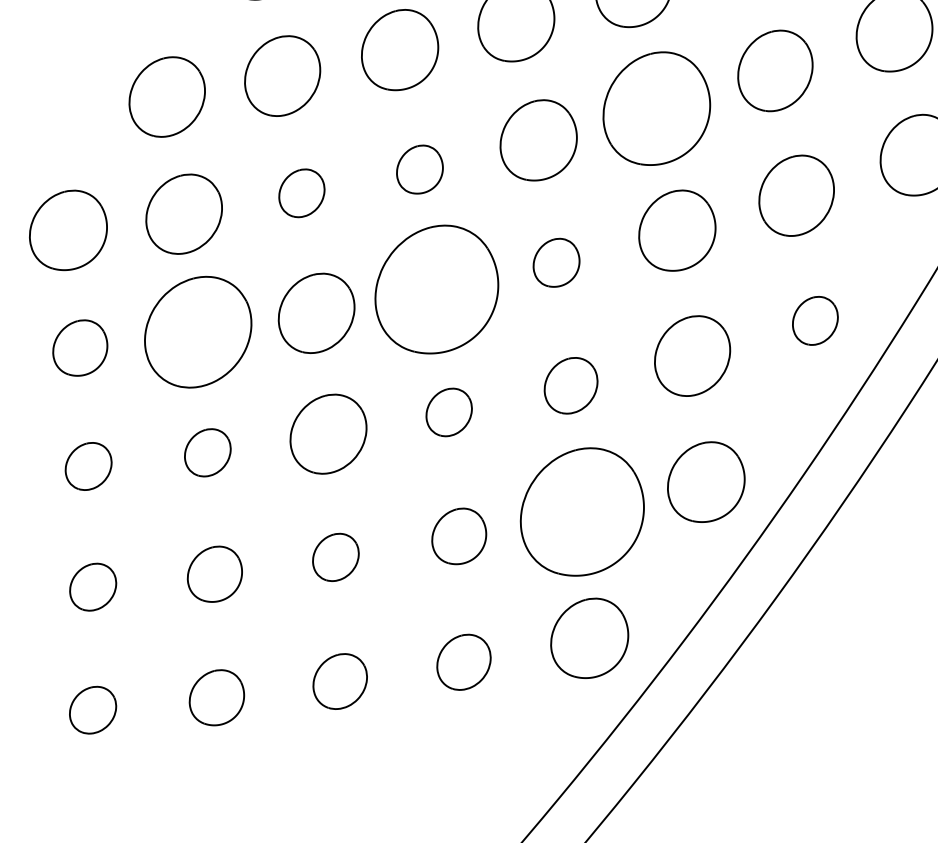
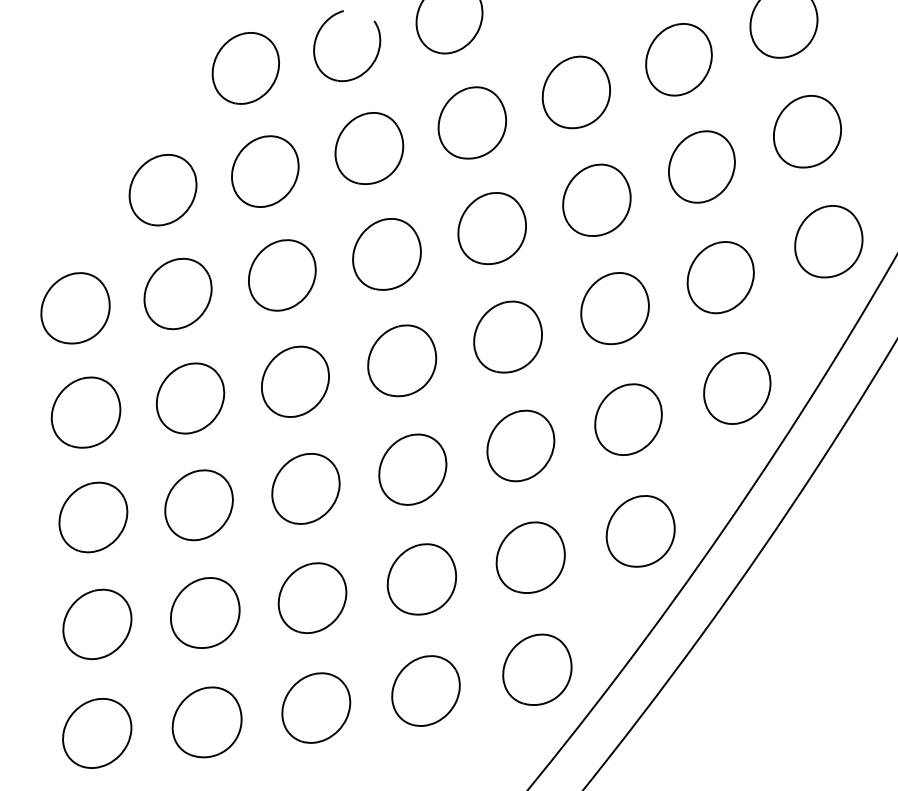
part: (656, 107) -> (596, 199), size x0.71
part: (419, 169) -> (386, 254), size x1.67
part: (302, 193) -> (282, 275), size x1.67
part: (555, 262) -> (507, 336), size x1.67
part: (437, 289) -> (402, 360), size x0.62
part: (815, 320) -> (737, 388), size x1.67
part: (198, 332) -> (190, 398), size x0.71
part: (79, 347) -> (85, 412), size x1.43
part: (570, 385) -> (520, 445), size x1.43
part: (448, 412) -> (412, 469), size x1.67
part: (207, 452) -> (198, 505), size x1.67
part: (88, 466) -> (93, 517), size x1.67
part: (581, 511) -> (530, 557), size x0.62
part: (458, 536) -> (421, 579), size x1.43
part: (335, 556) -> (312, 597), size x1.67
part: (215, 573) -> (205, 612), size x1.43
part: (93, 587) -> (97, 624), size x1.67
part: (463, 661) -> (425, 690), size x1.43
part: (340, 680) -> (316, 707), size x1.43
part: (216, 697) -> (206, 722), size x1.43
part: (93, 710) -> (97, 733), size x1.67

